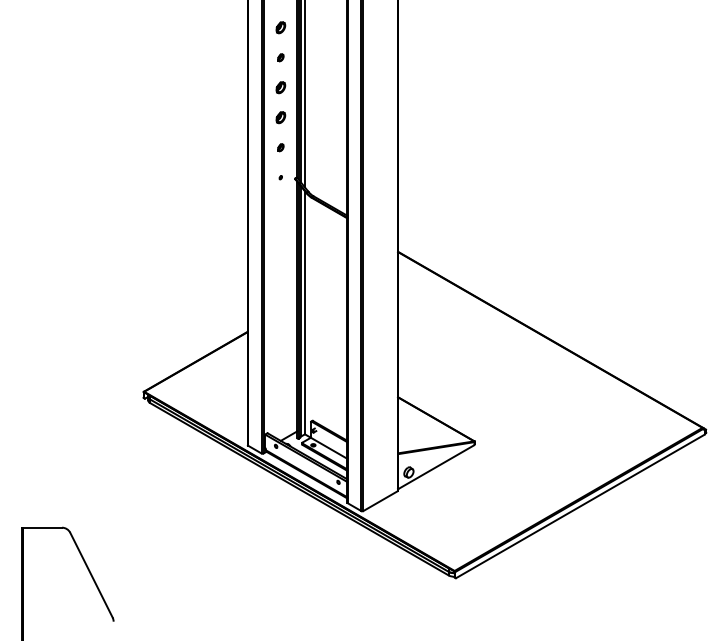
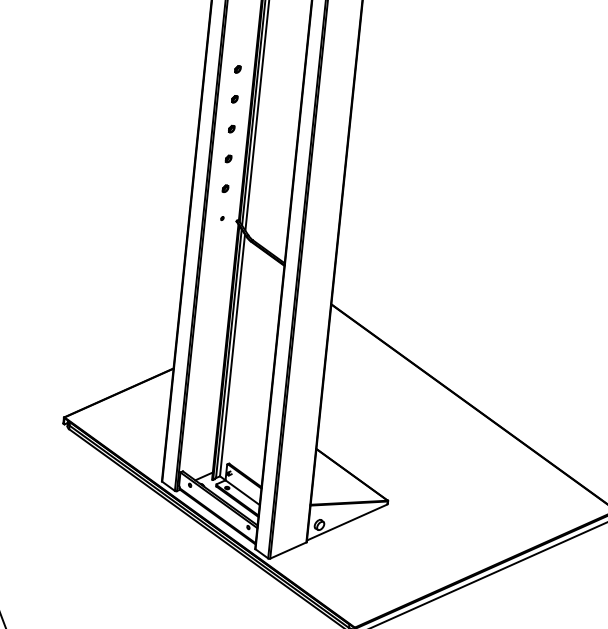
part: (280, 27) -> (237, 69), size x0.62
part: (280, 87) -> (231, 128), size x0.62
part: (280, 117) -> (228, 158), size x0.62

